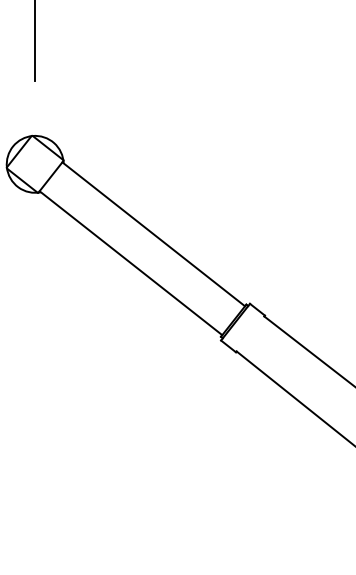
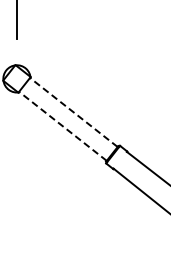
line: (152, 234) -> (73, 112), solid -> dashed
line: (130, 263) -> (62, 126), solid -> dashed

